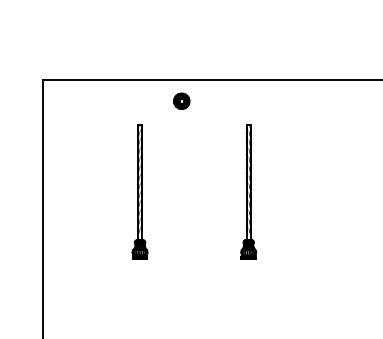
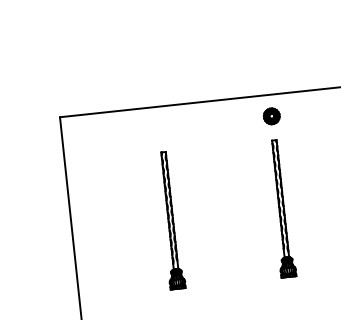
part: (181, 100) -> (271, 115), moved

